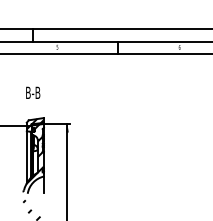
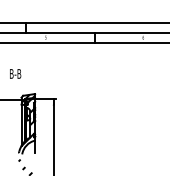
text: (33, 92) -> (15, 73), moved

